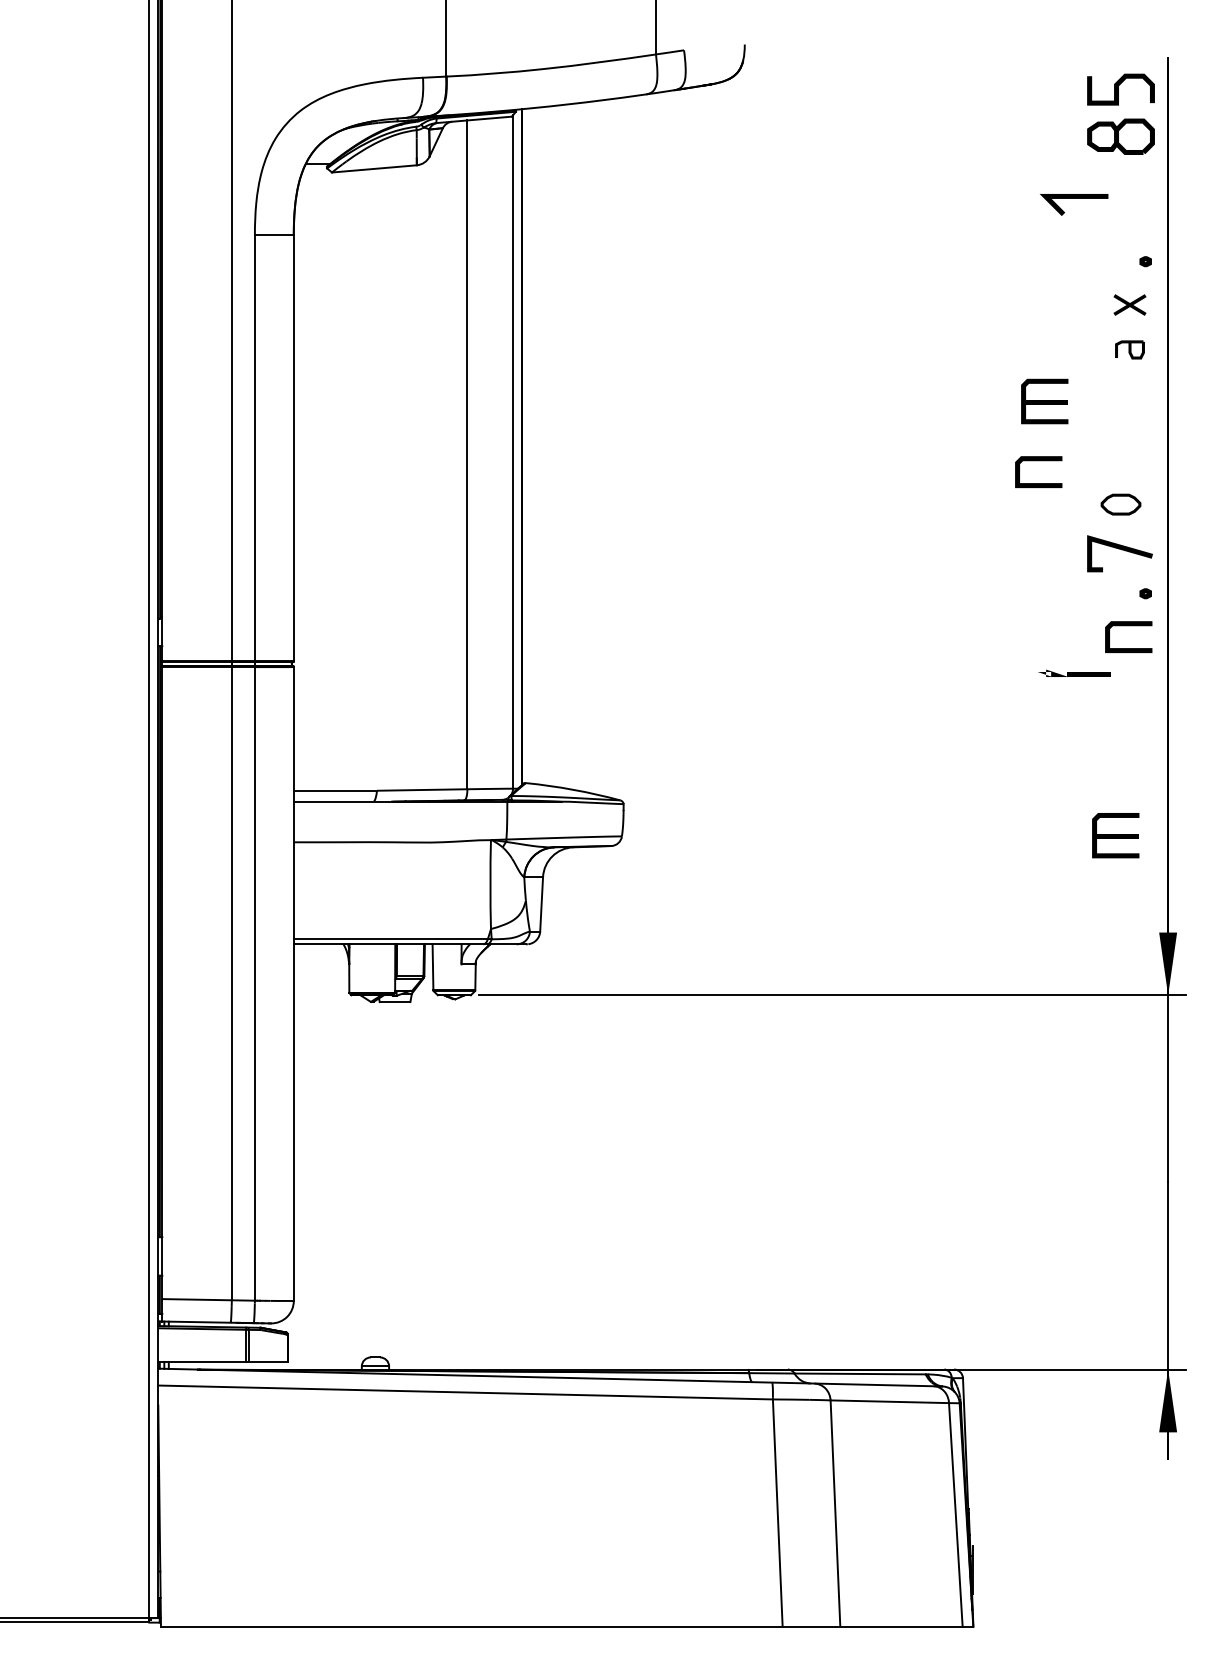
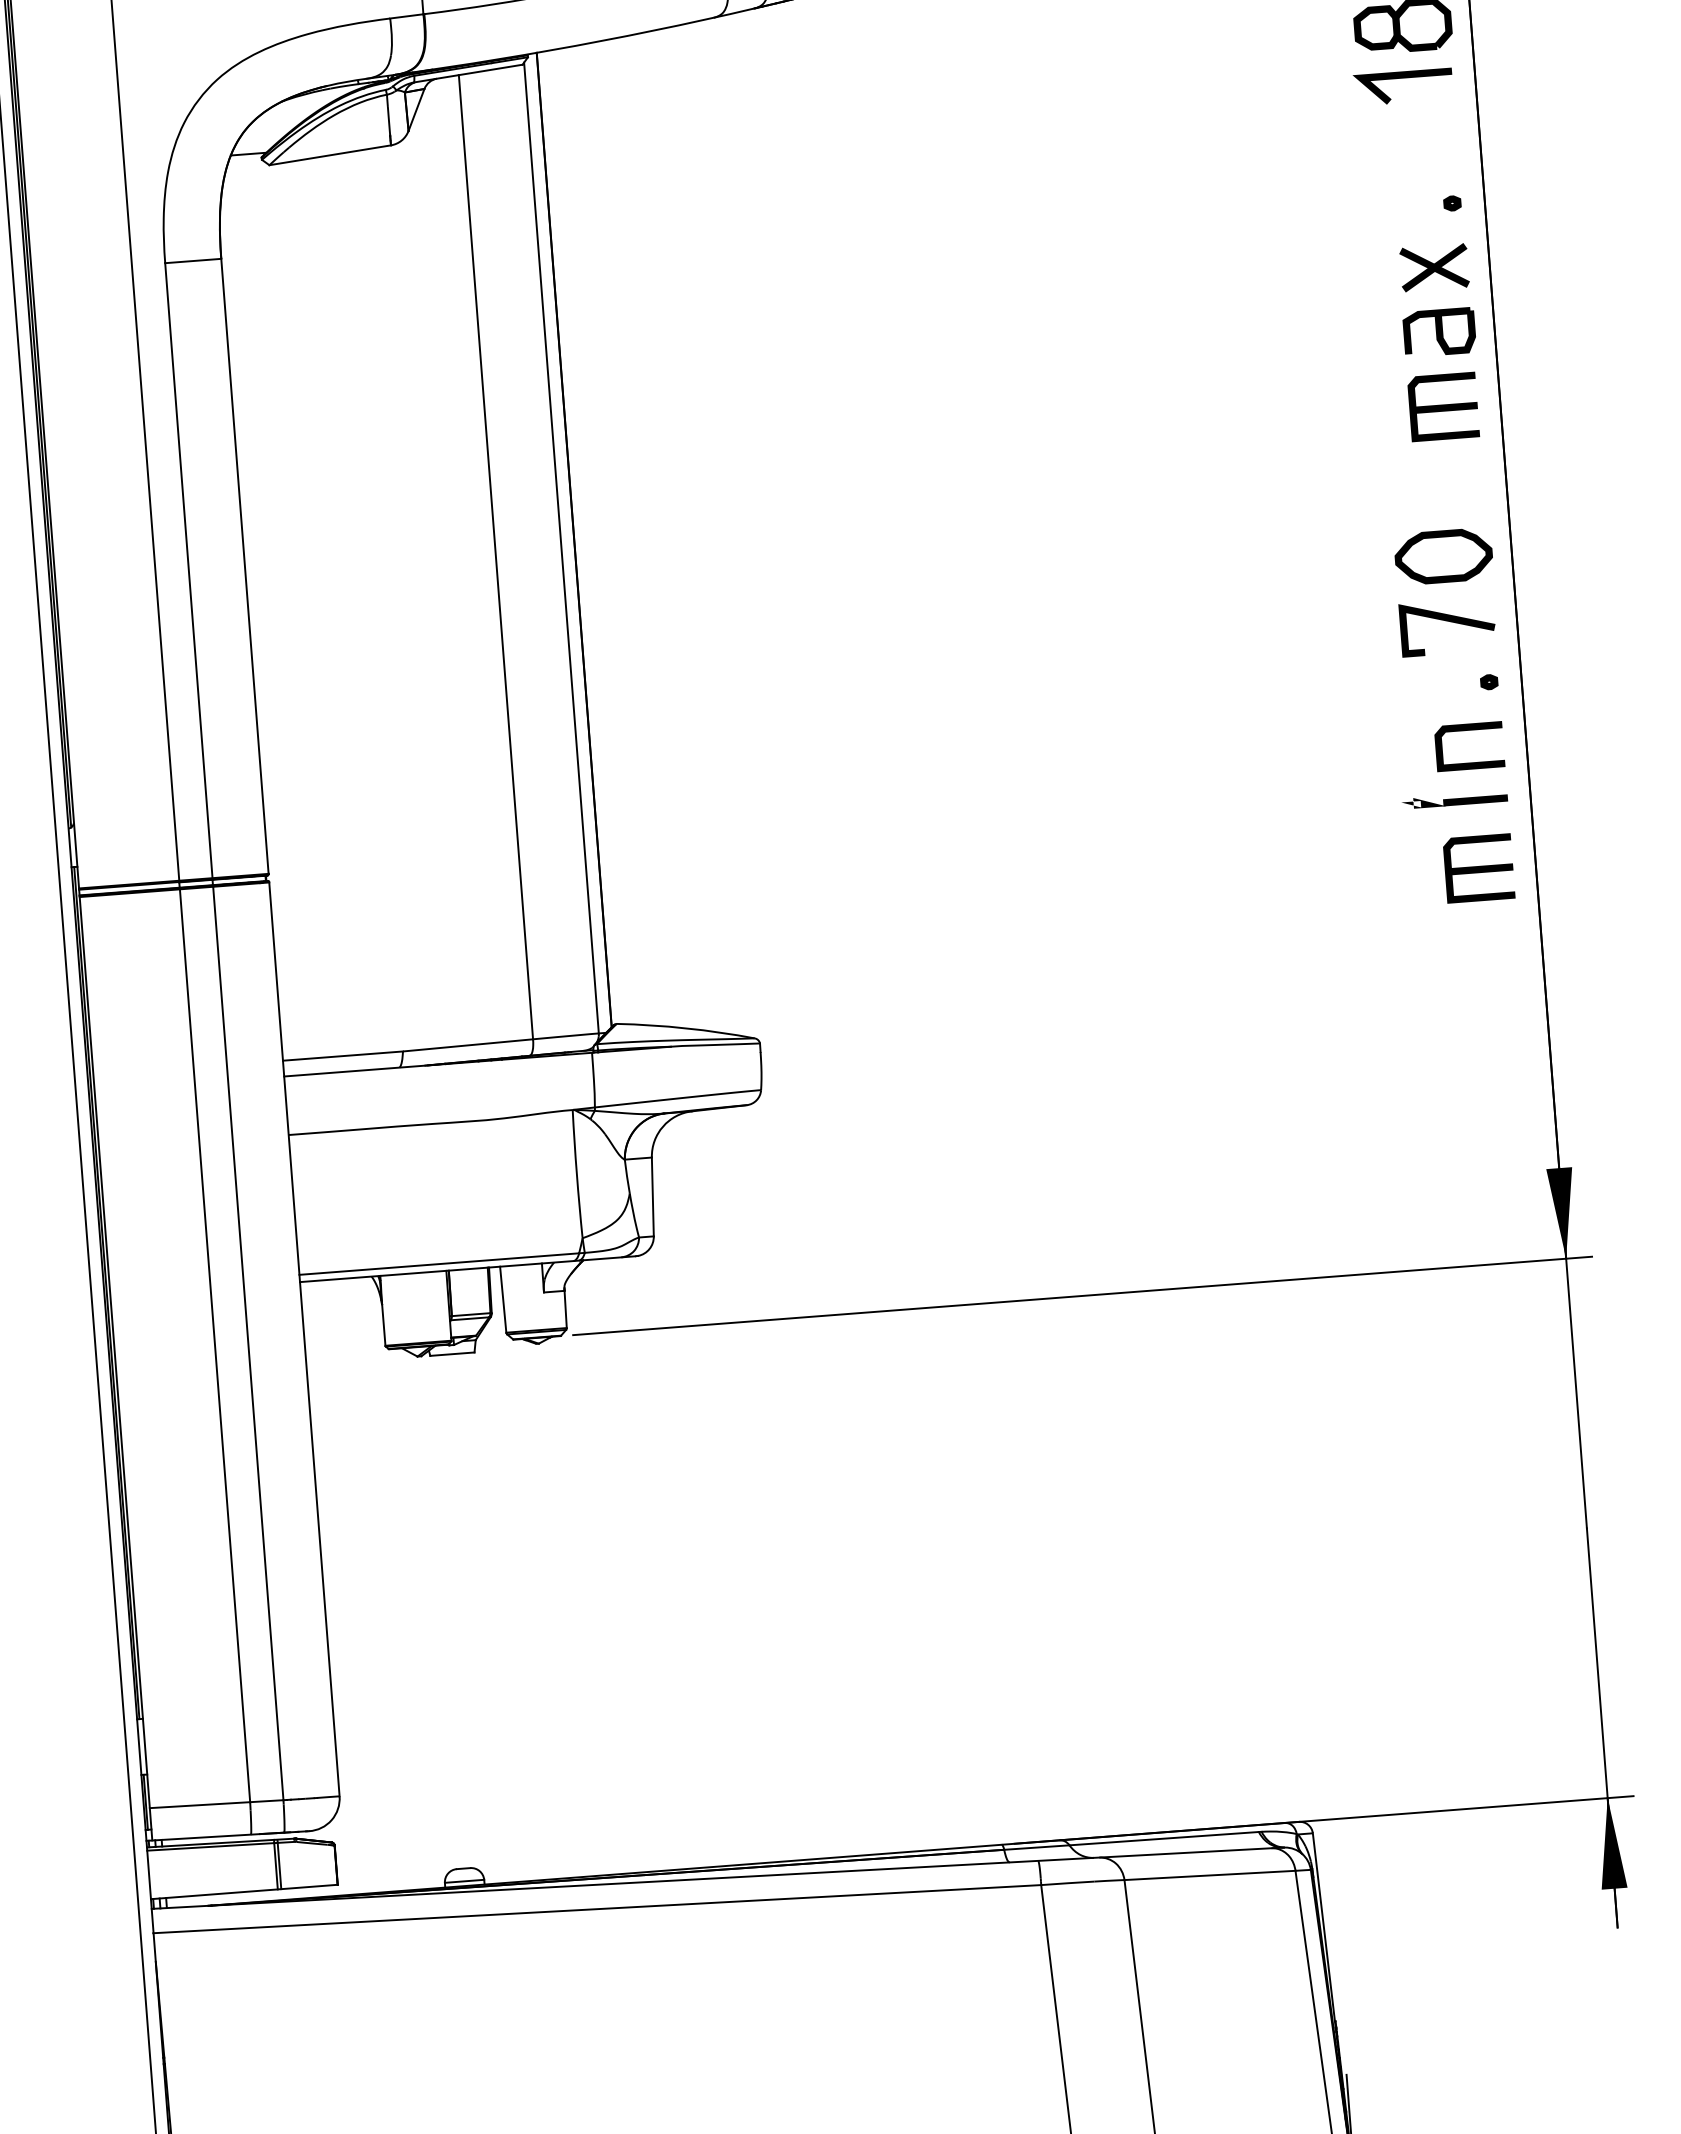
line: (1074, 198) -> (1403, 77), moved
part: (1129, 304) -> (1433, 267), size x1.43
part: (1129, 349) -> (1438, 331), size x1.67
part: (1044, 401) -> (1443, 406), moved
line: (1038, 461) -> (1320, 503), removed
part: (1120, 504) -> (1443, 556), size x1.67
part: (1074, 672) -> (1454, 799), moved
part: (1115, 835) -> (1478, 868), moved

